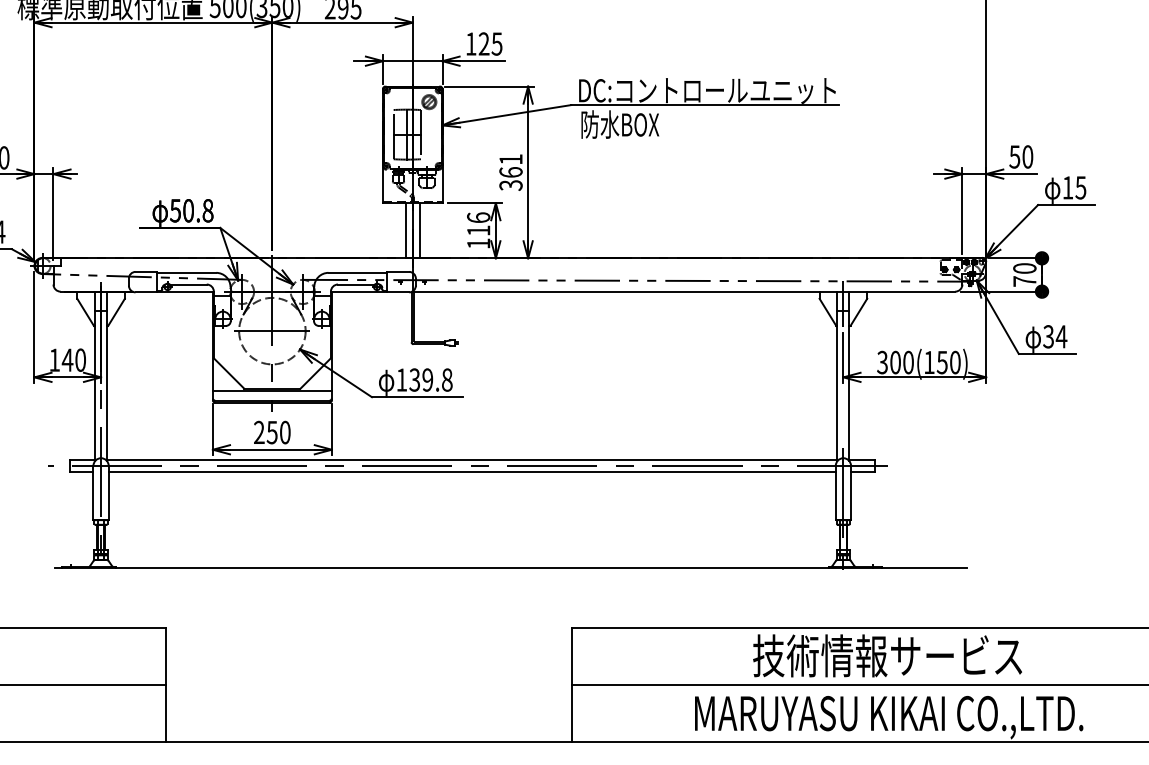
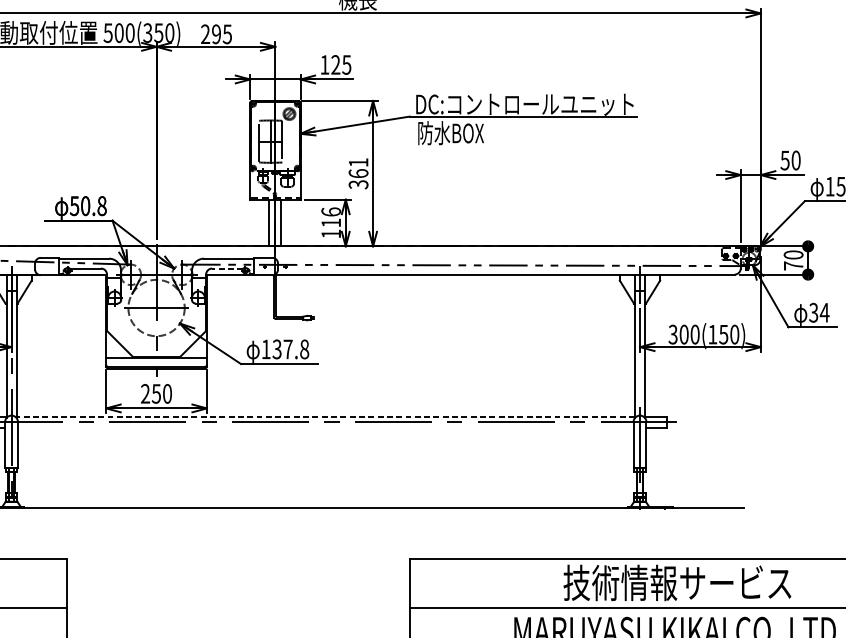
line: (355, 284) -> (226, 268), solid -> dashed
text: (427, 379) -> (287, 348), 139.8 -> 137.8
line: (471, 459) -> (325, 416), solid -> dashed
line: (471, 472) -> (325, 427), removed

